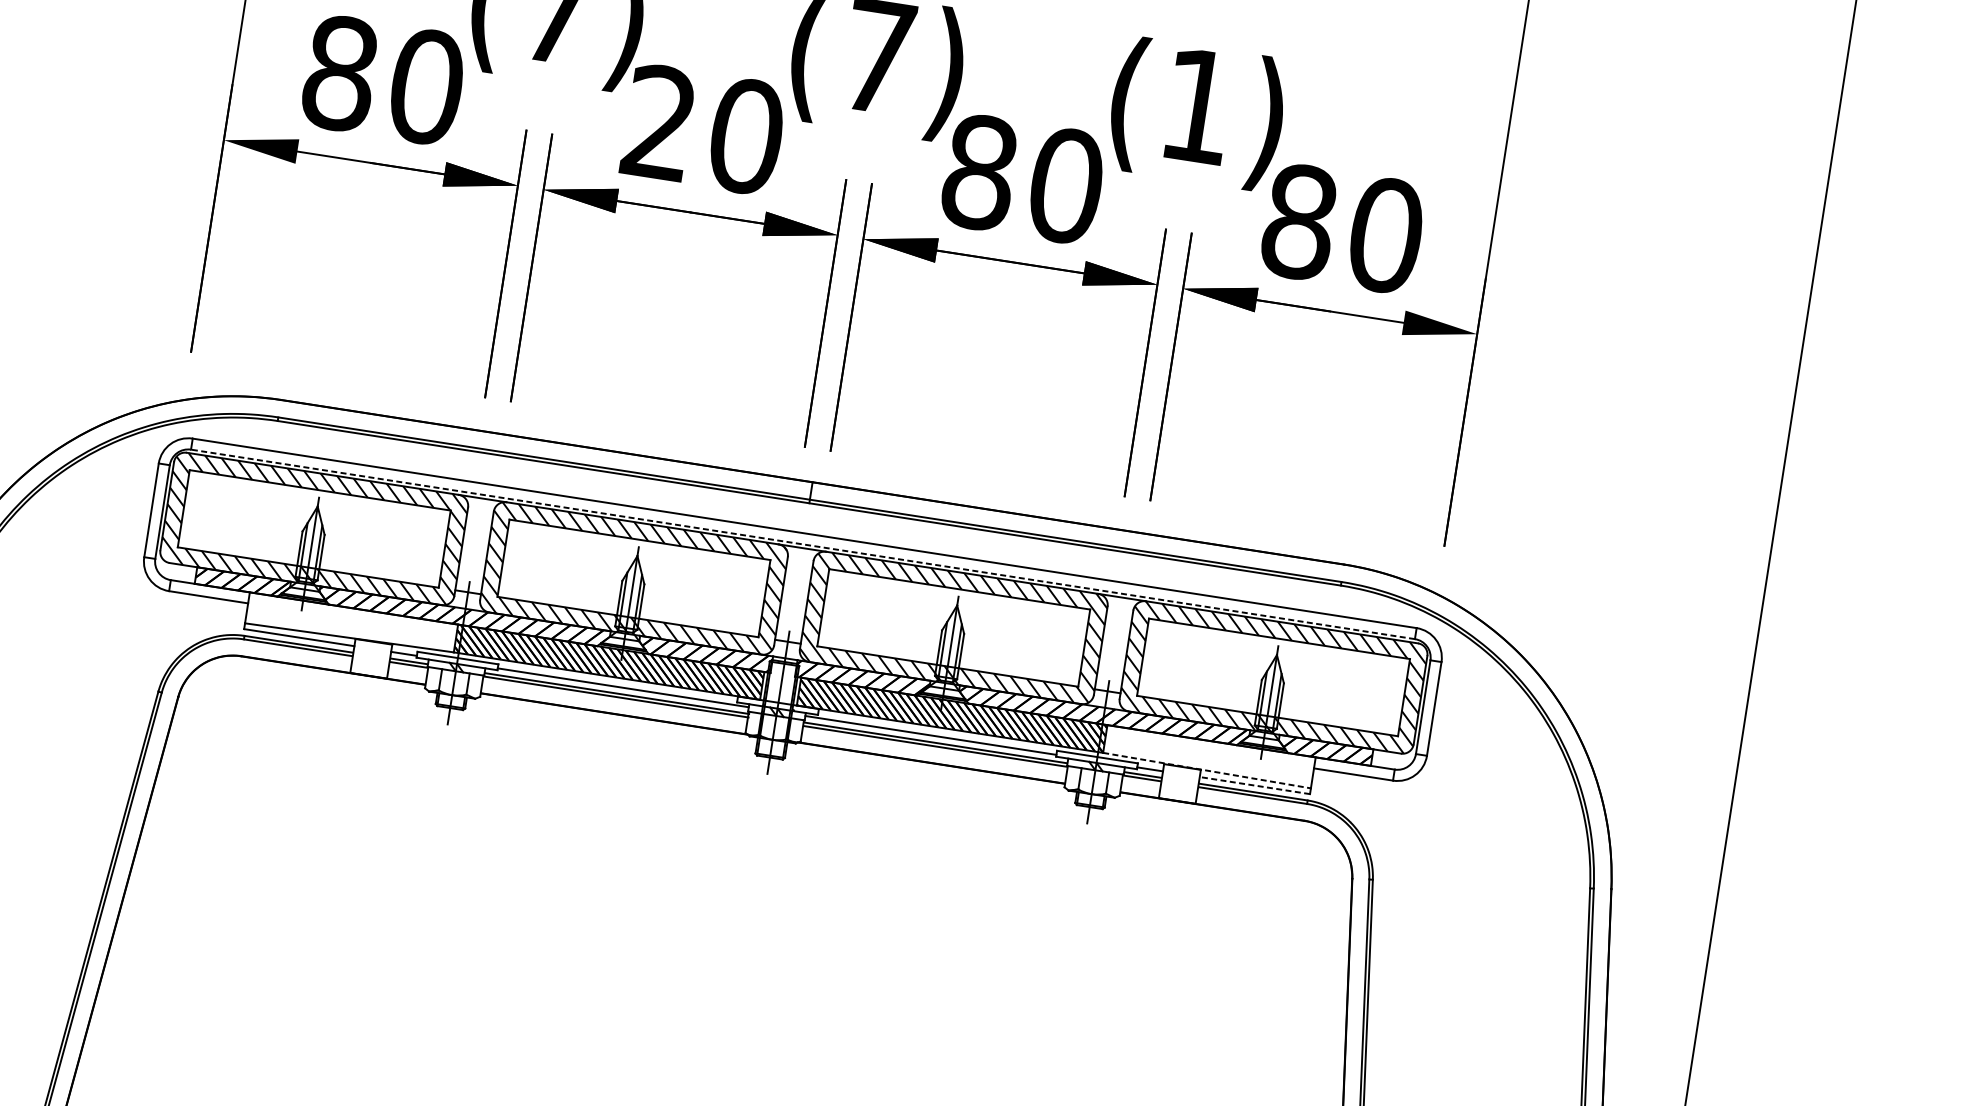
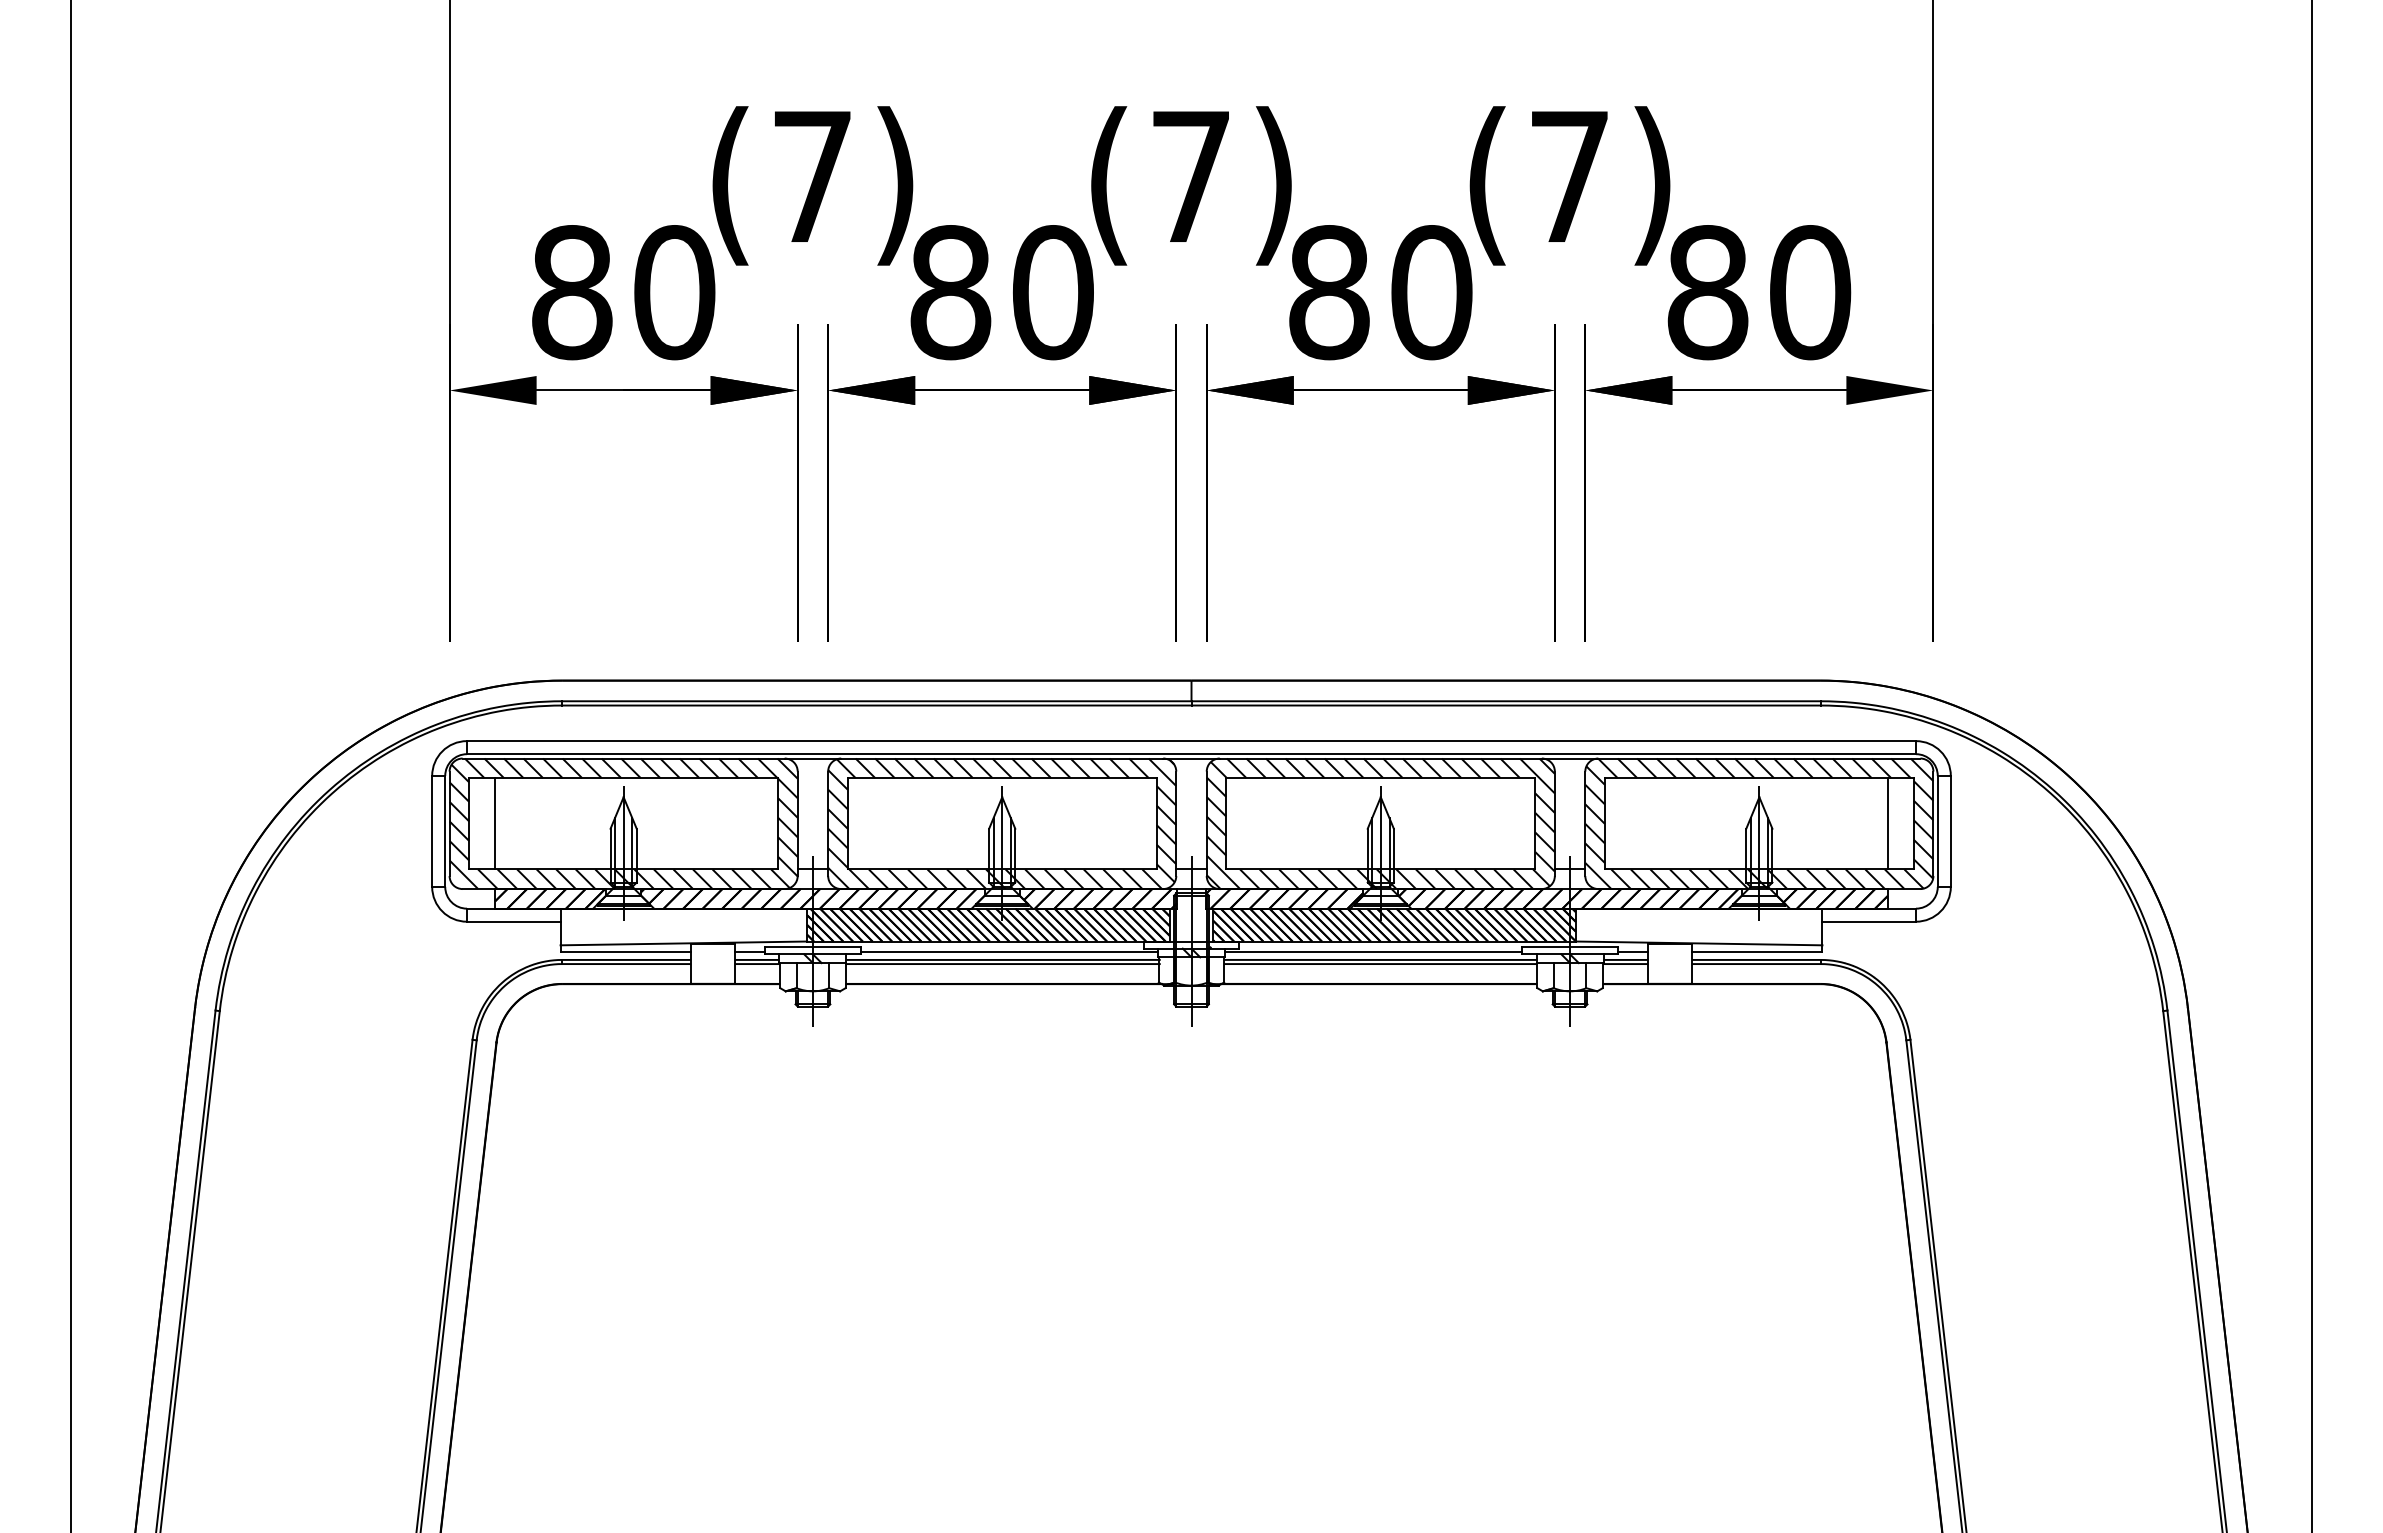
text: (1197, 105) -> (1569, 176), (1) -> (7)
text: (659, 122) -> (950, 292), 20 -> 80
line: (206, 511) -> (495, 823), added
line: (802, 544) -> (1191, 754), dashed -> solid
line: (1381, 693) -> (1887, 823), added
line: (1207, 770) -> (1699, 943), dashed -> solid
line: (1254, 785) -> (1756, 952), dashed -> solid

